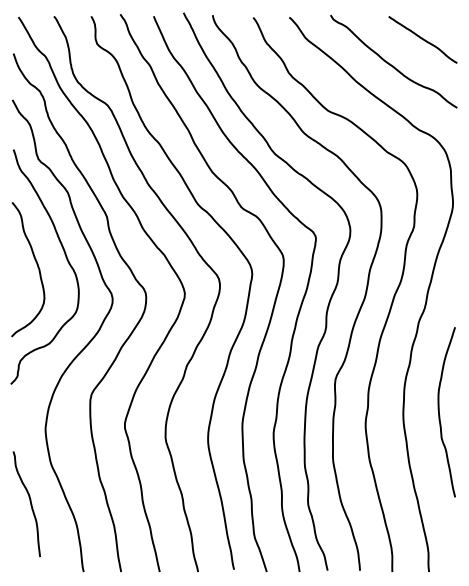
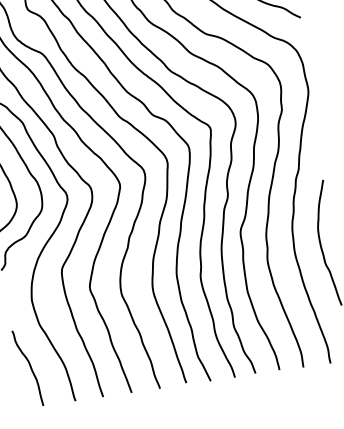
curve: (29, 501) -> (29, 366), moved

